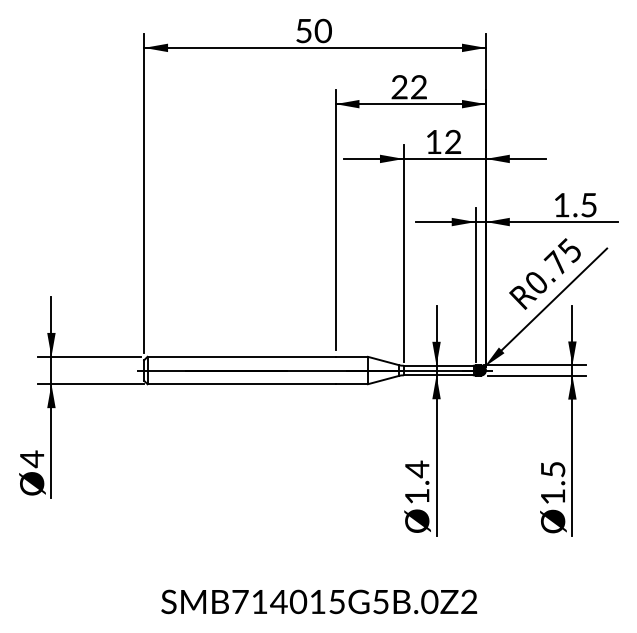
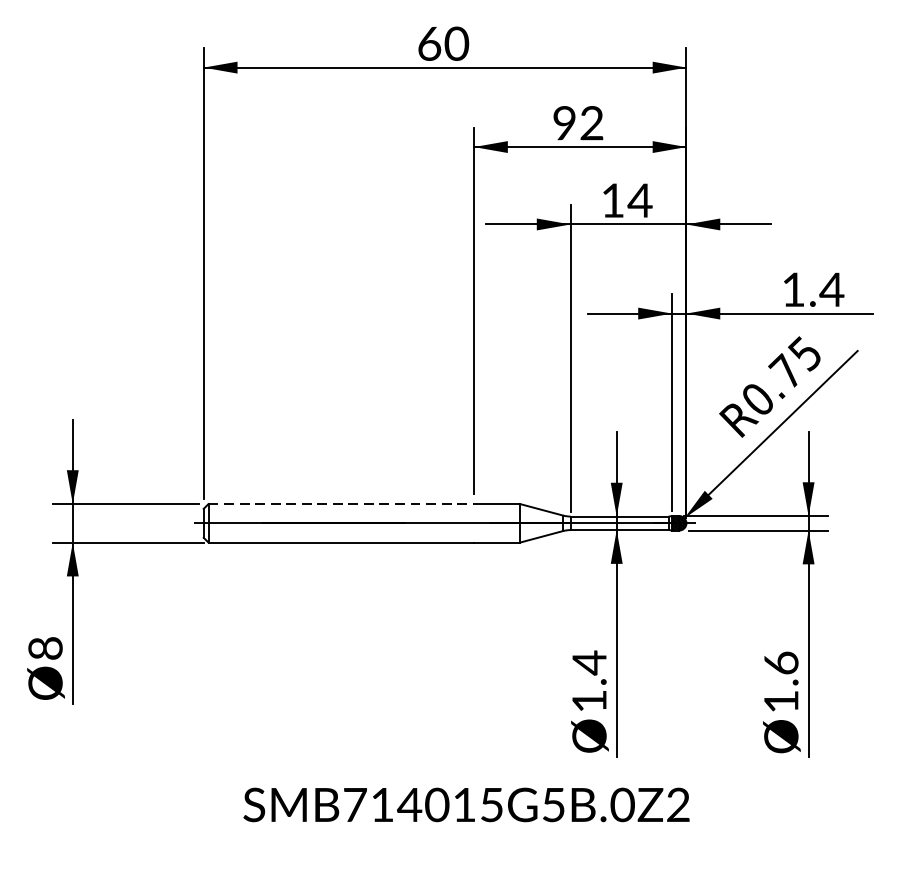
text: (304, 31) -> (430, 44), 50 -> 60
text: (399, 87) -> (564, 123), 22 -> 92
text: (452, 141) -> (639, 199), 12 -> 14
text: (588, 205) -> (831, 290), 1.5 -> 1.4
line: (241, 356) -> (341, 503), solid -> dashed
text: (32, 459) -> (46, 648), 4 -> 8
text: (553, 469) -> (781, 663), 1.5 -> 1.6
text: (319, 601) -> (466, 804), moved

